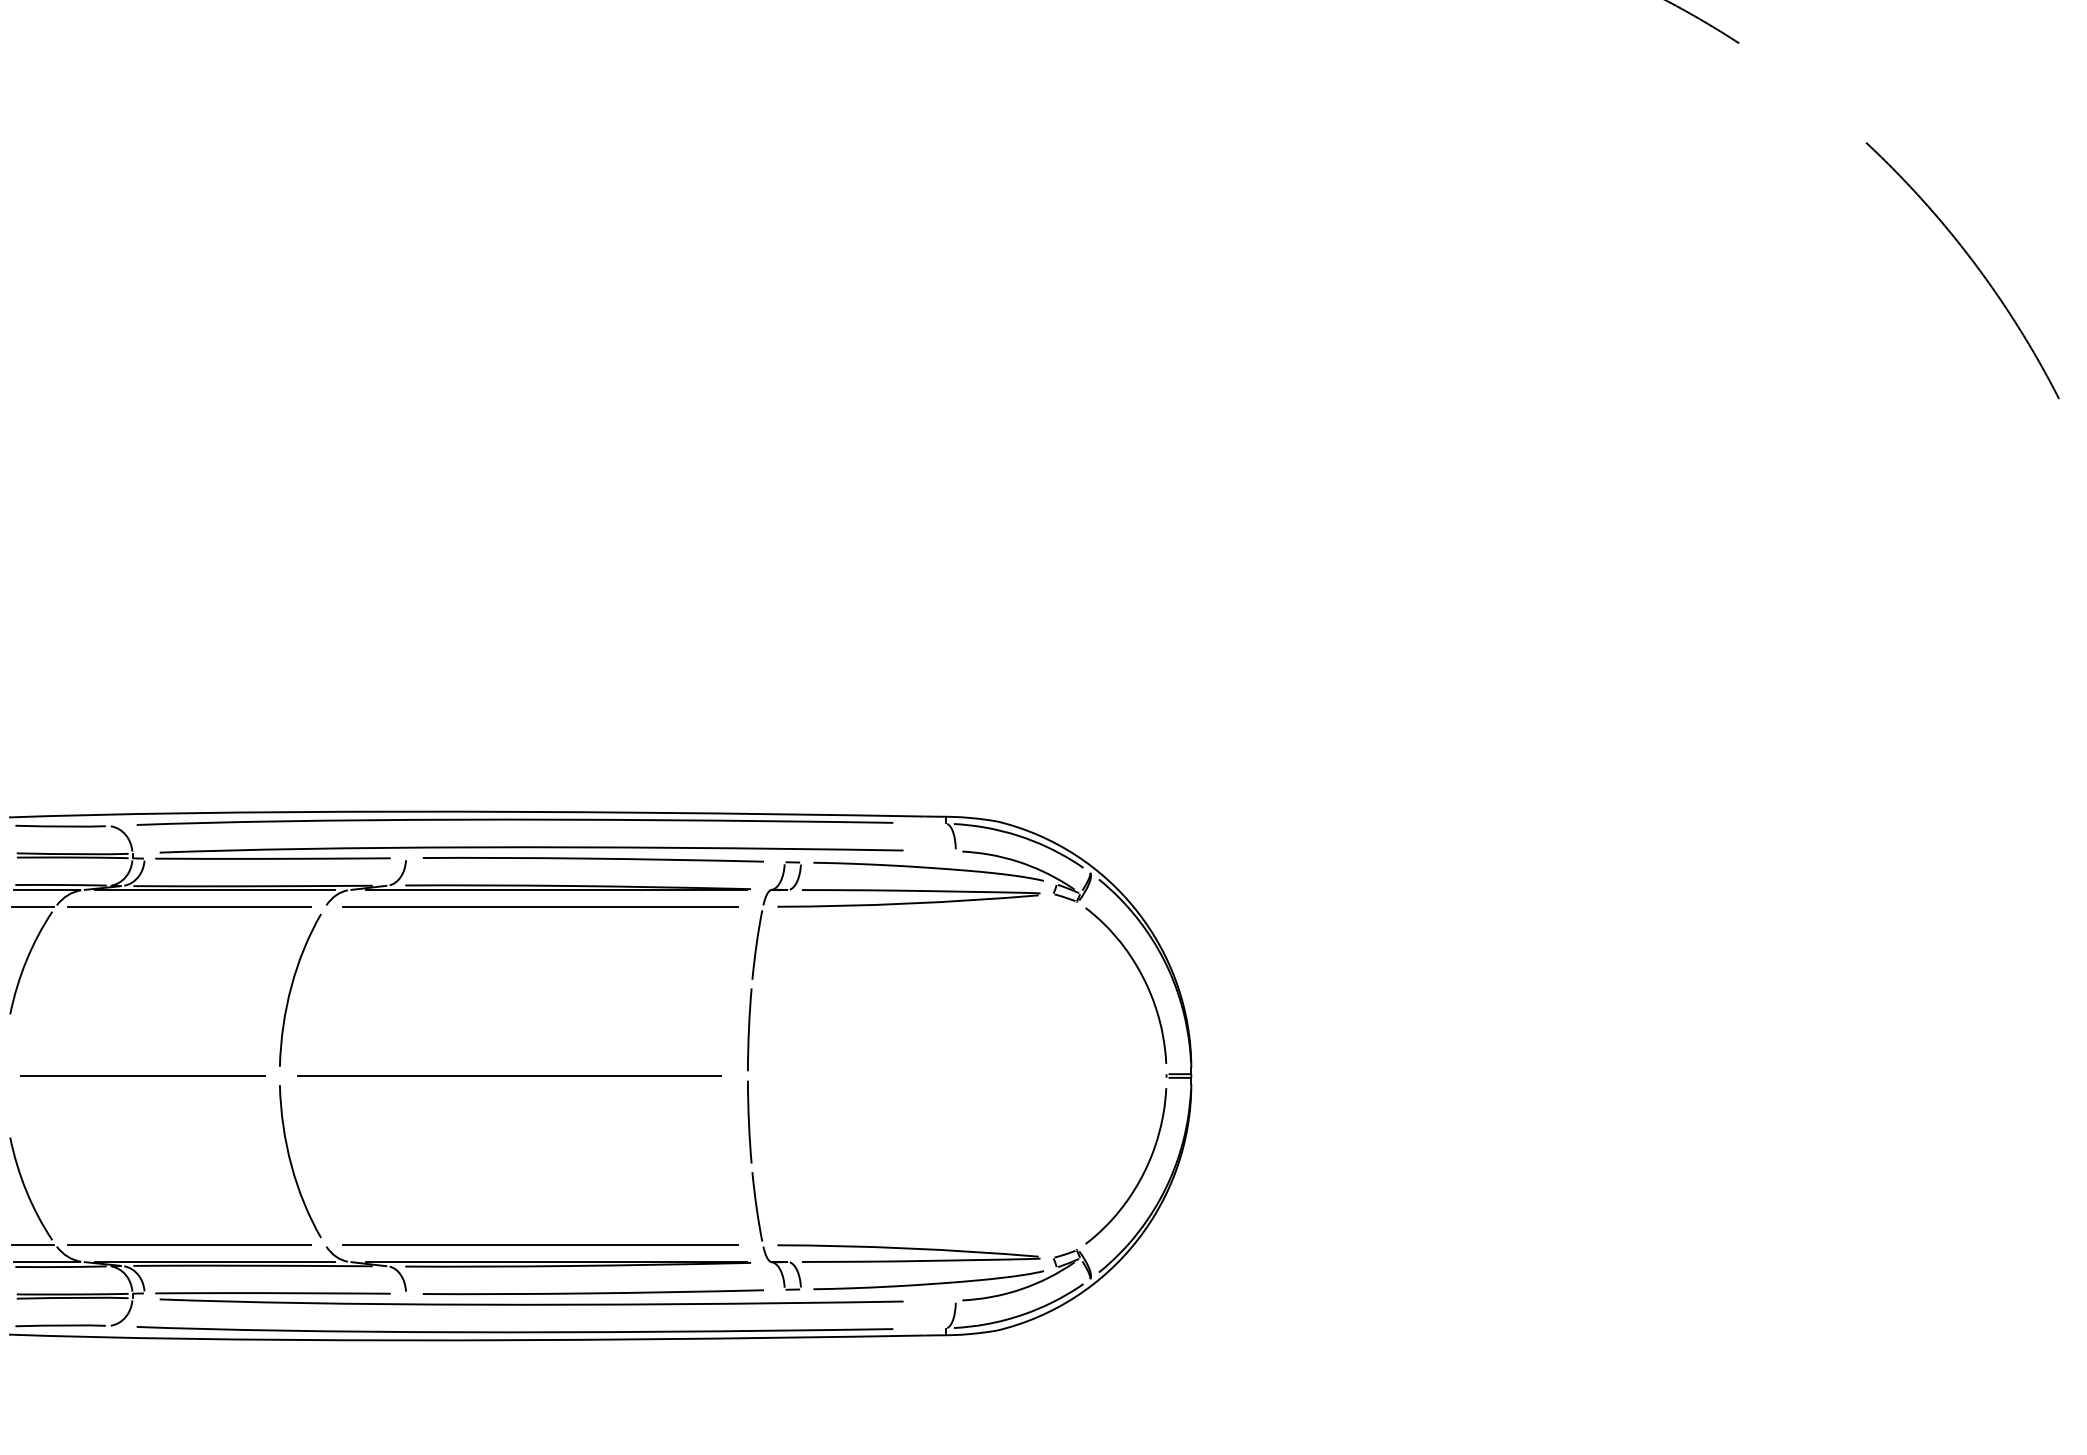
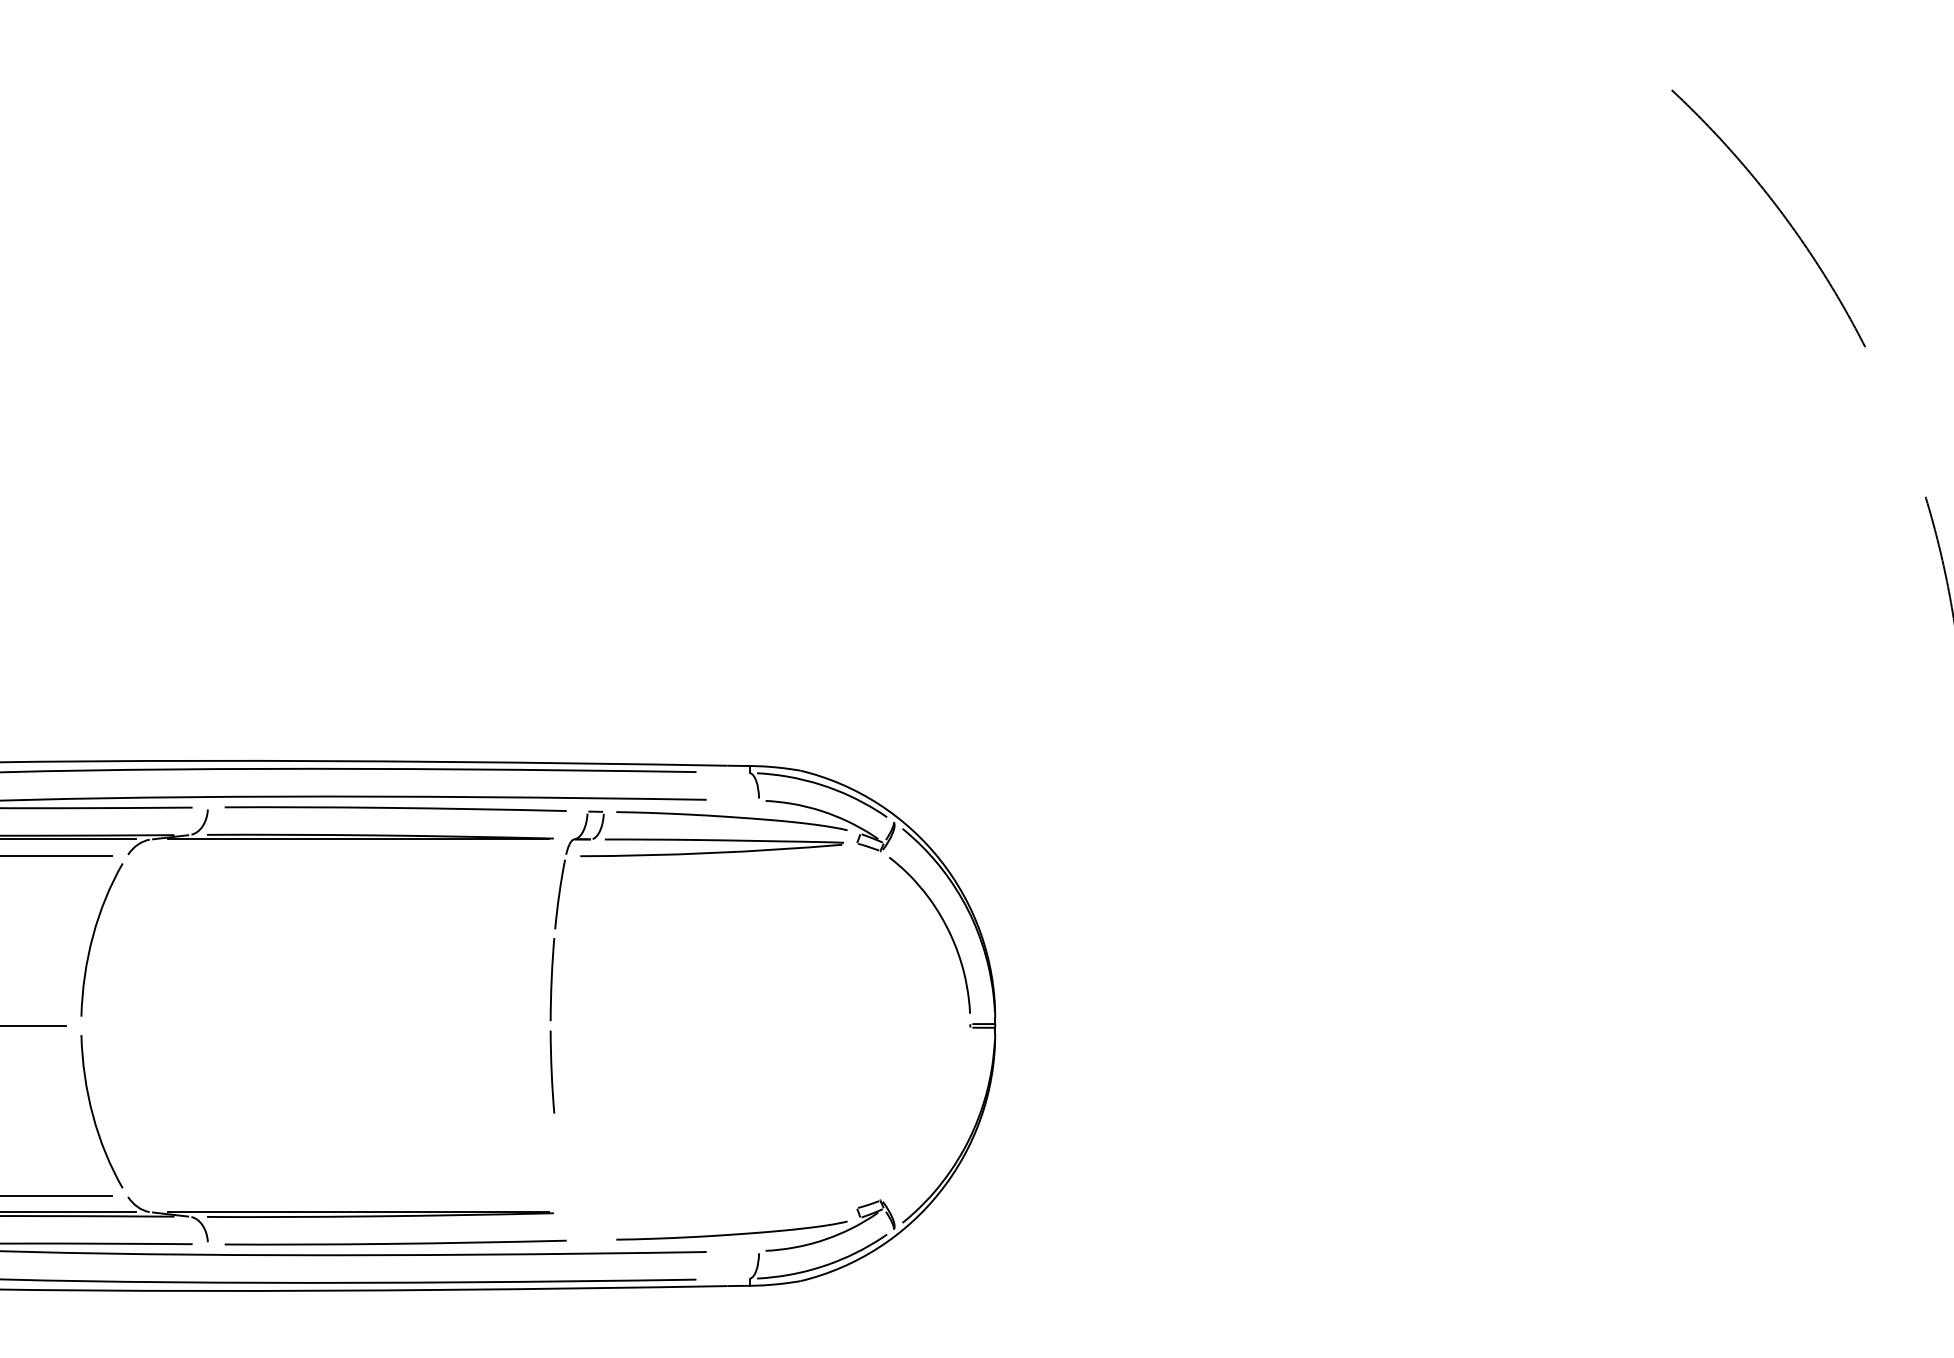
line: (539, 906) -> (341, 855), removed
line: (509, 1075) -> (311, 1025), removed
curve: (1142, 1173) -> (946, 1123), removed
line: (539, 1245) -> (341, 1195), removed
part: (891, 1246) -> (694, 1196), removed

